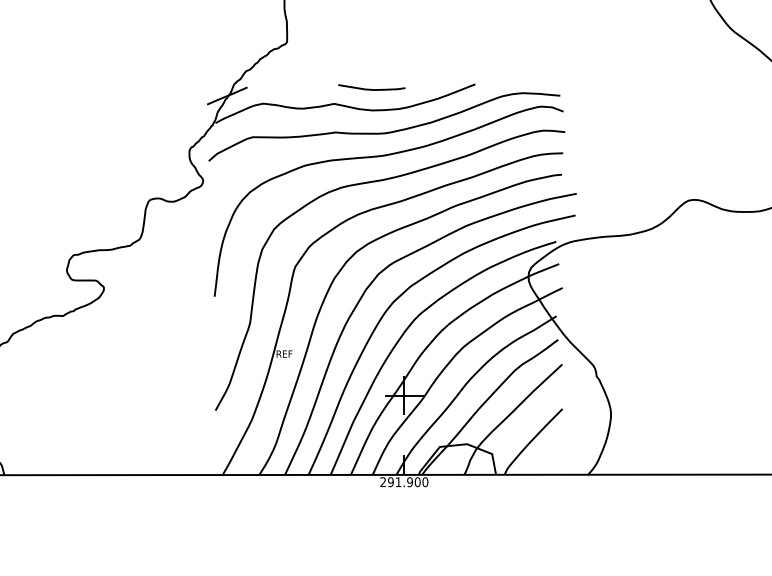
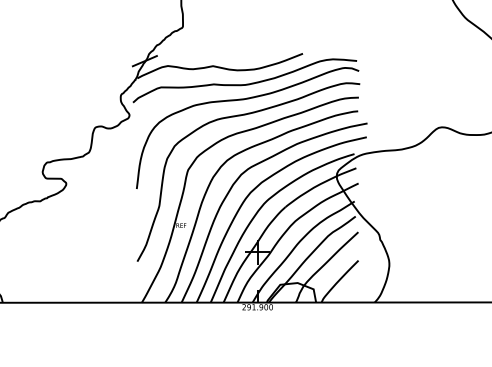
curve: (371, 88) -> (236, 56), removed

